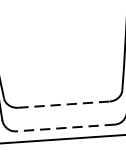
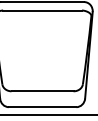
line: (65, 104) -> (43, 91), dashed -> solid
line: (65, 128) -> (42, 107), dashed -> solid

